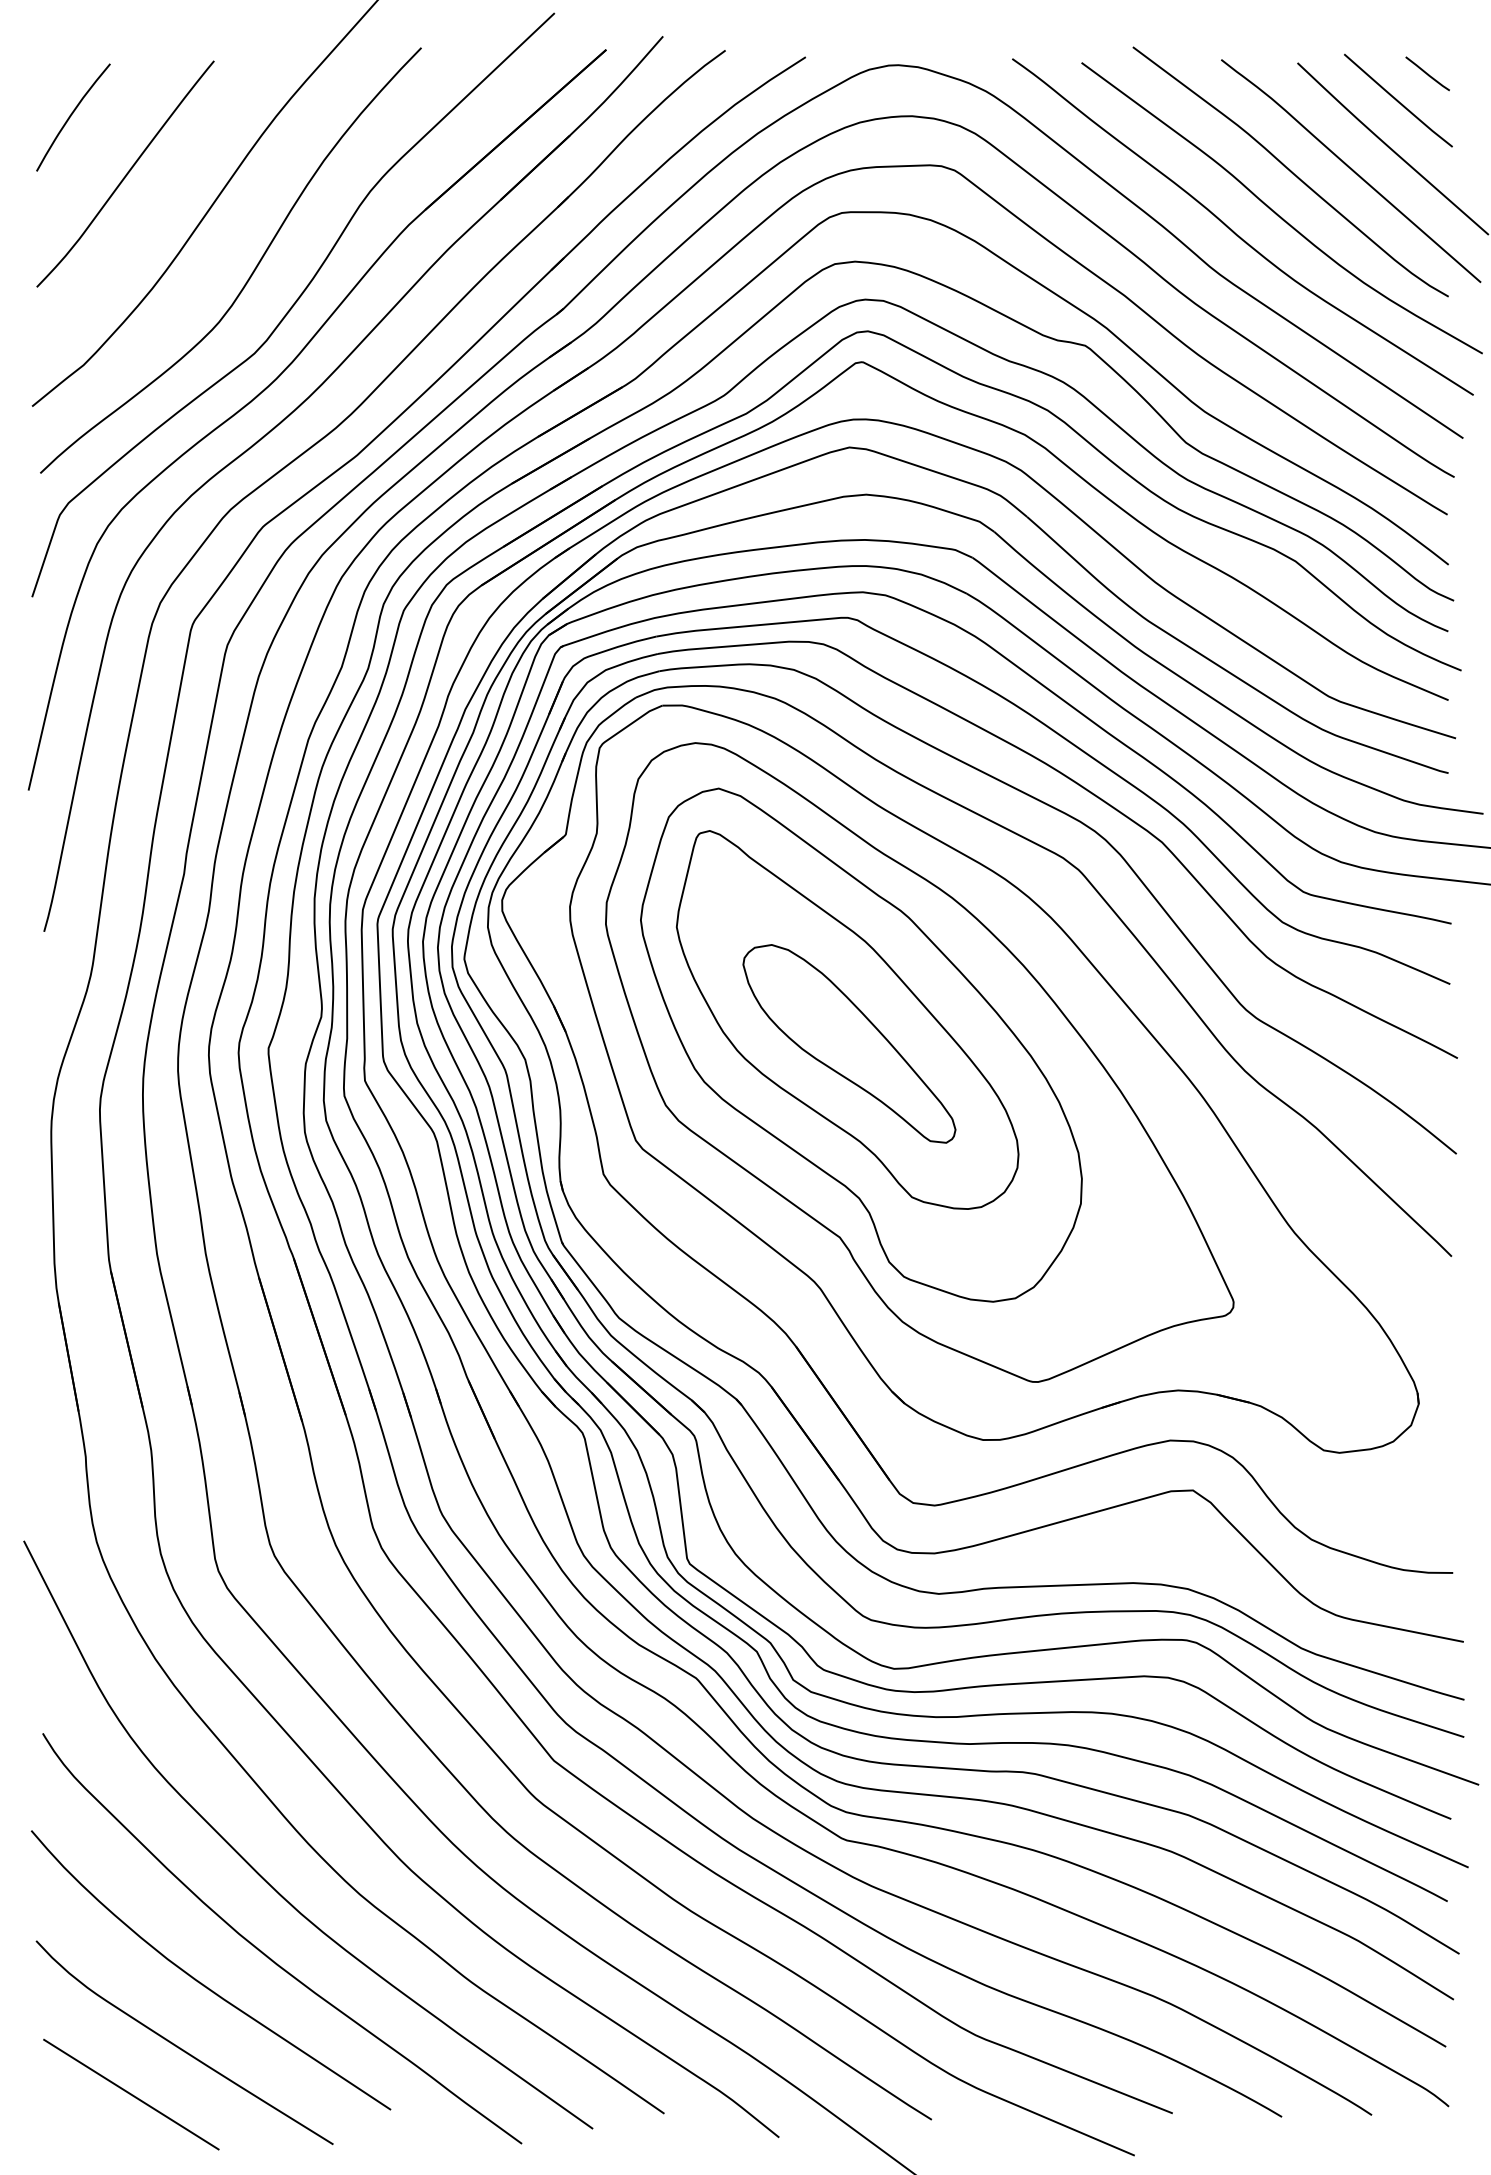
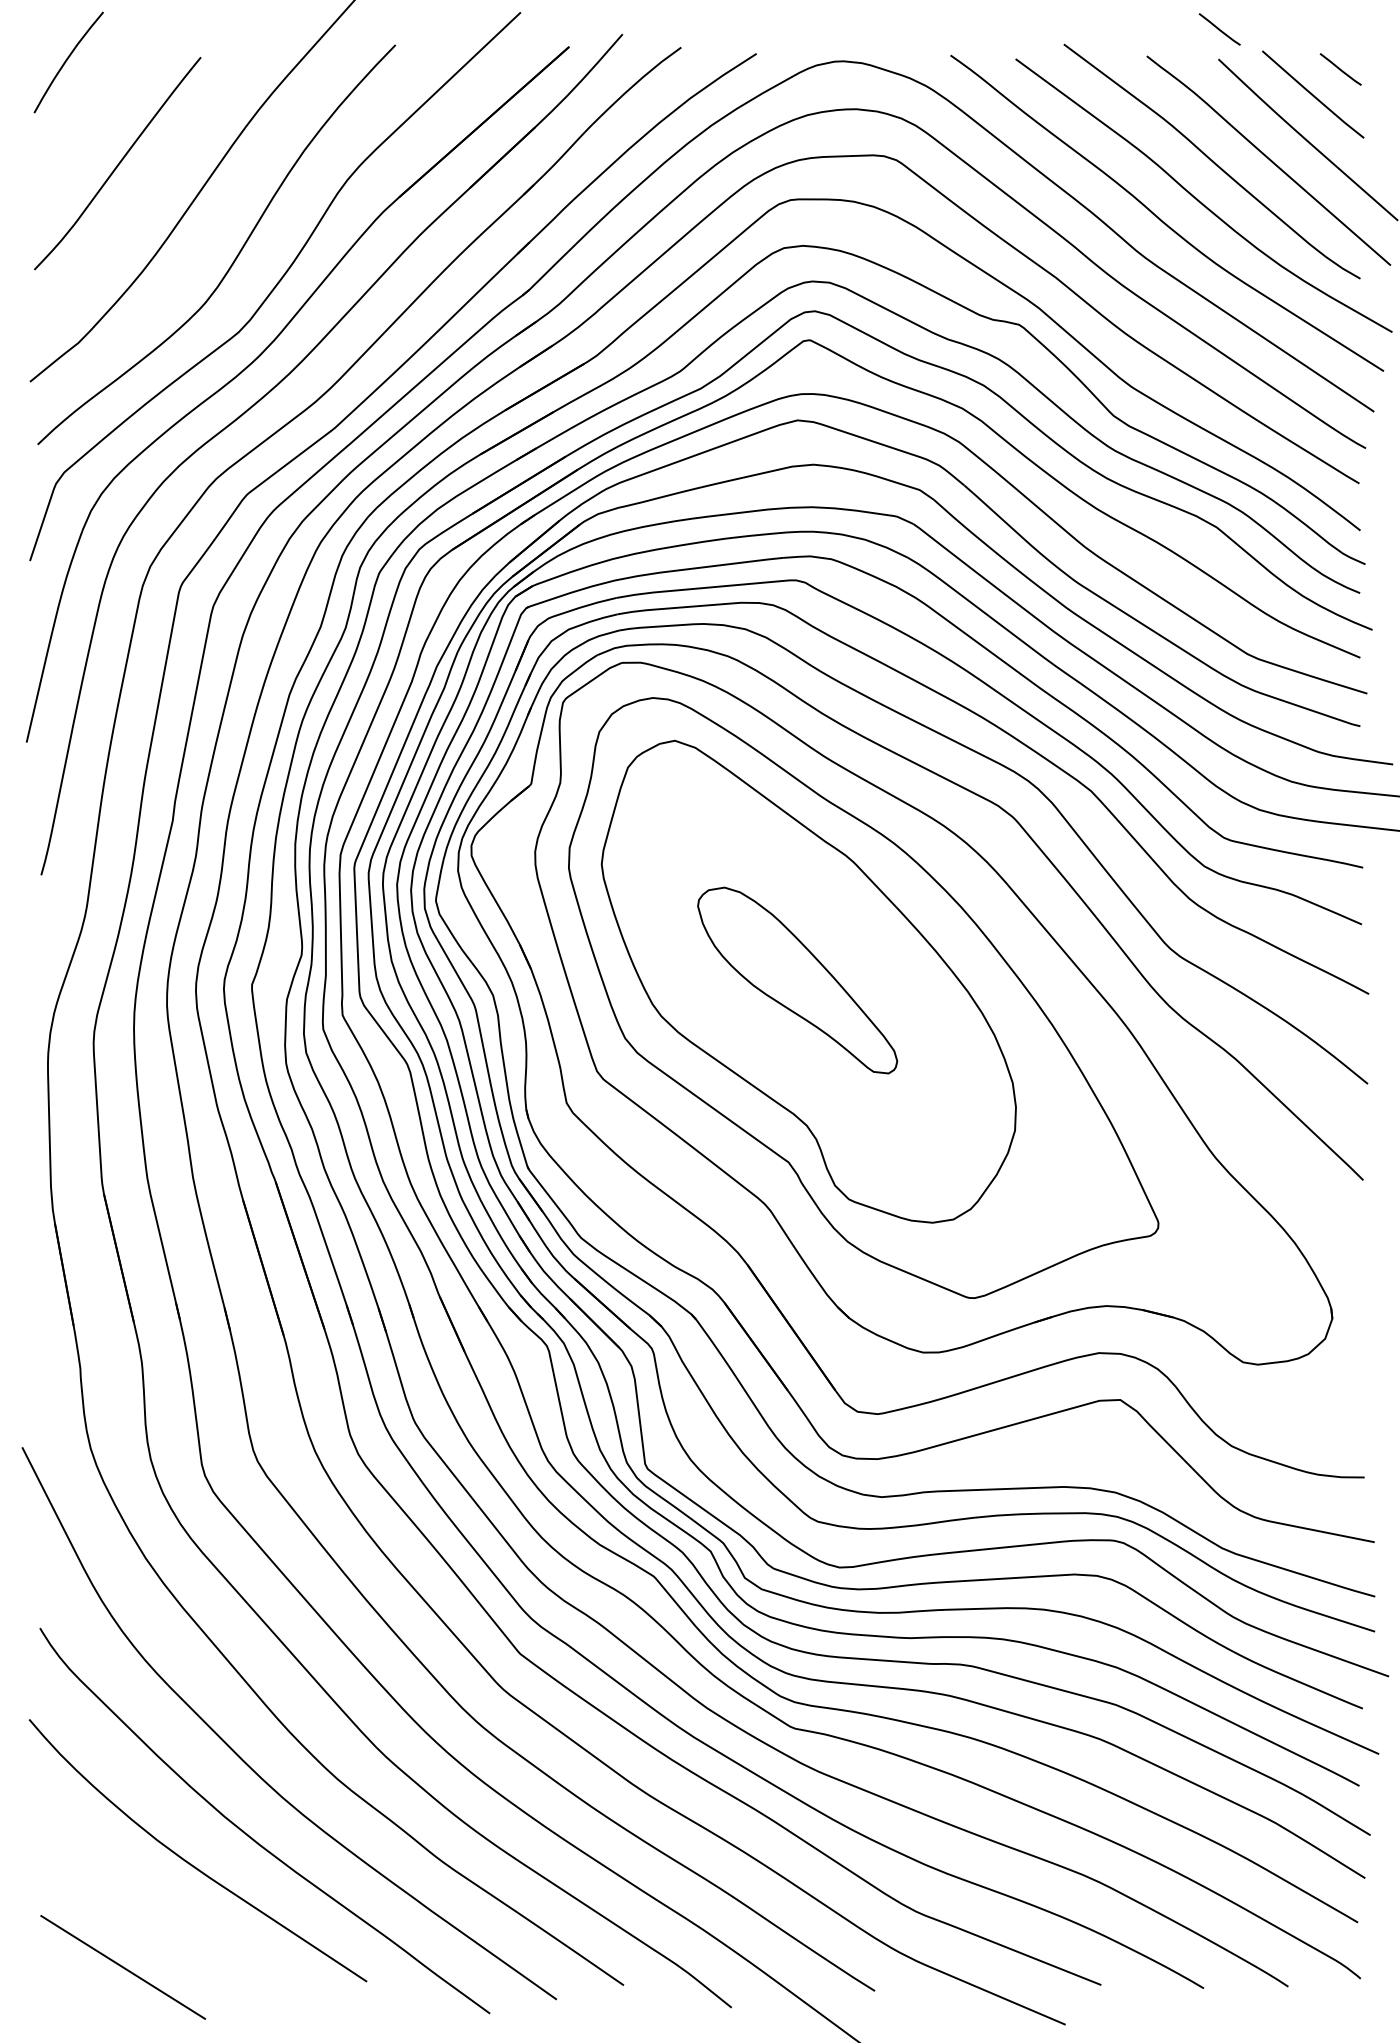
line: (1298, 31) -> (1219, 29), added
curve: (71, 117) -> (66, 62), moved
part: (847, 1019) -> (795, 957), removed
curve: (182, 2048) -> (171, 1924), removed

